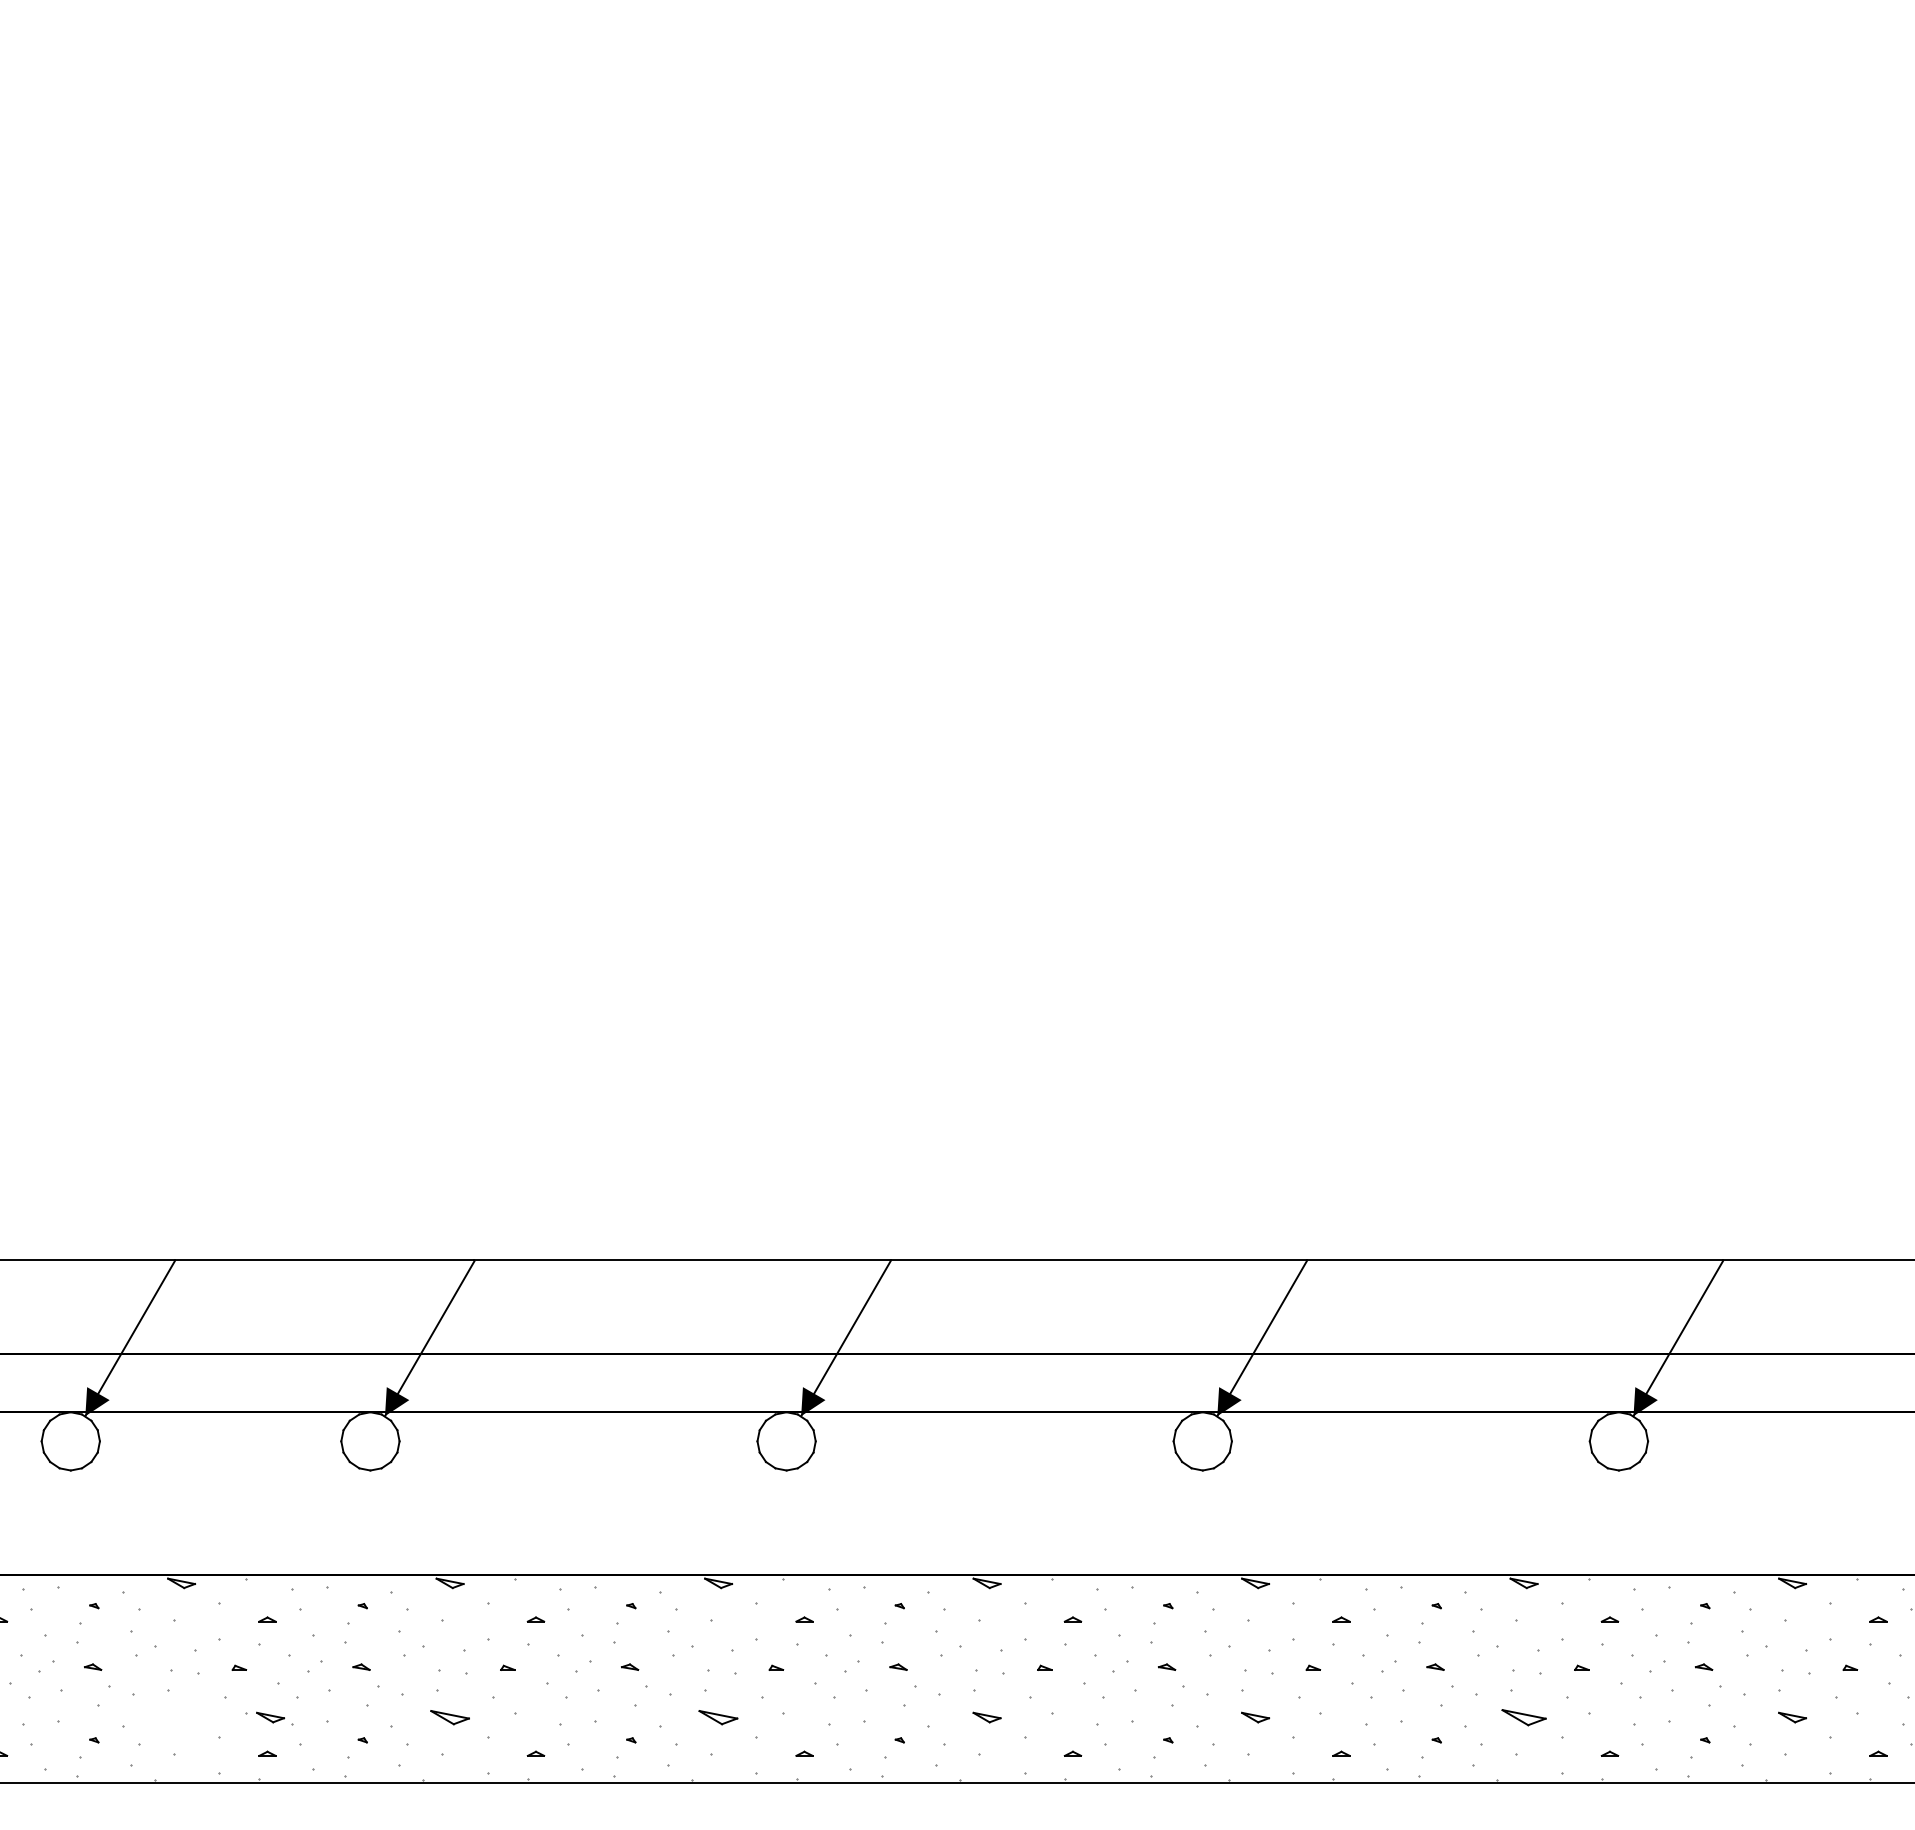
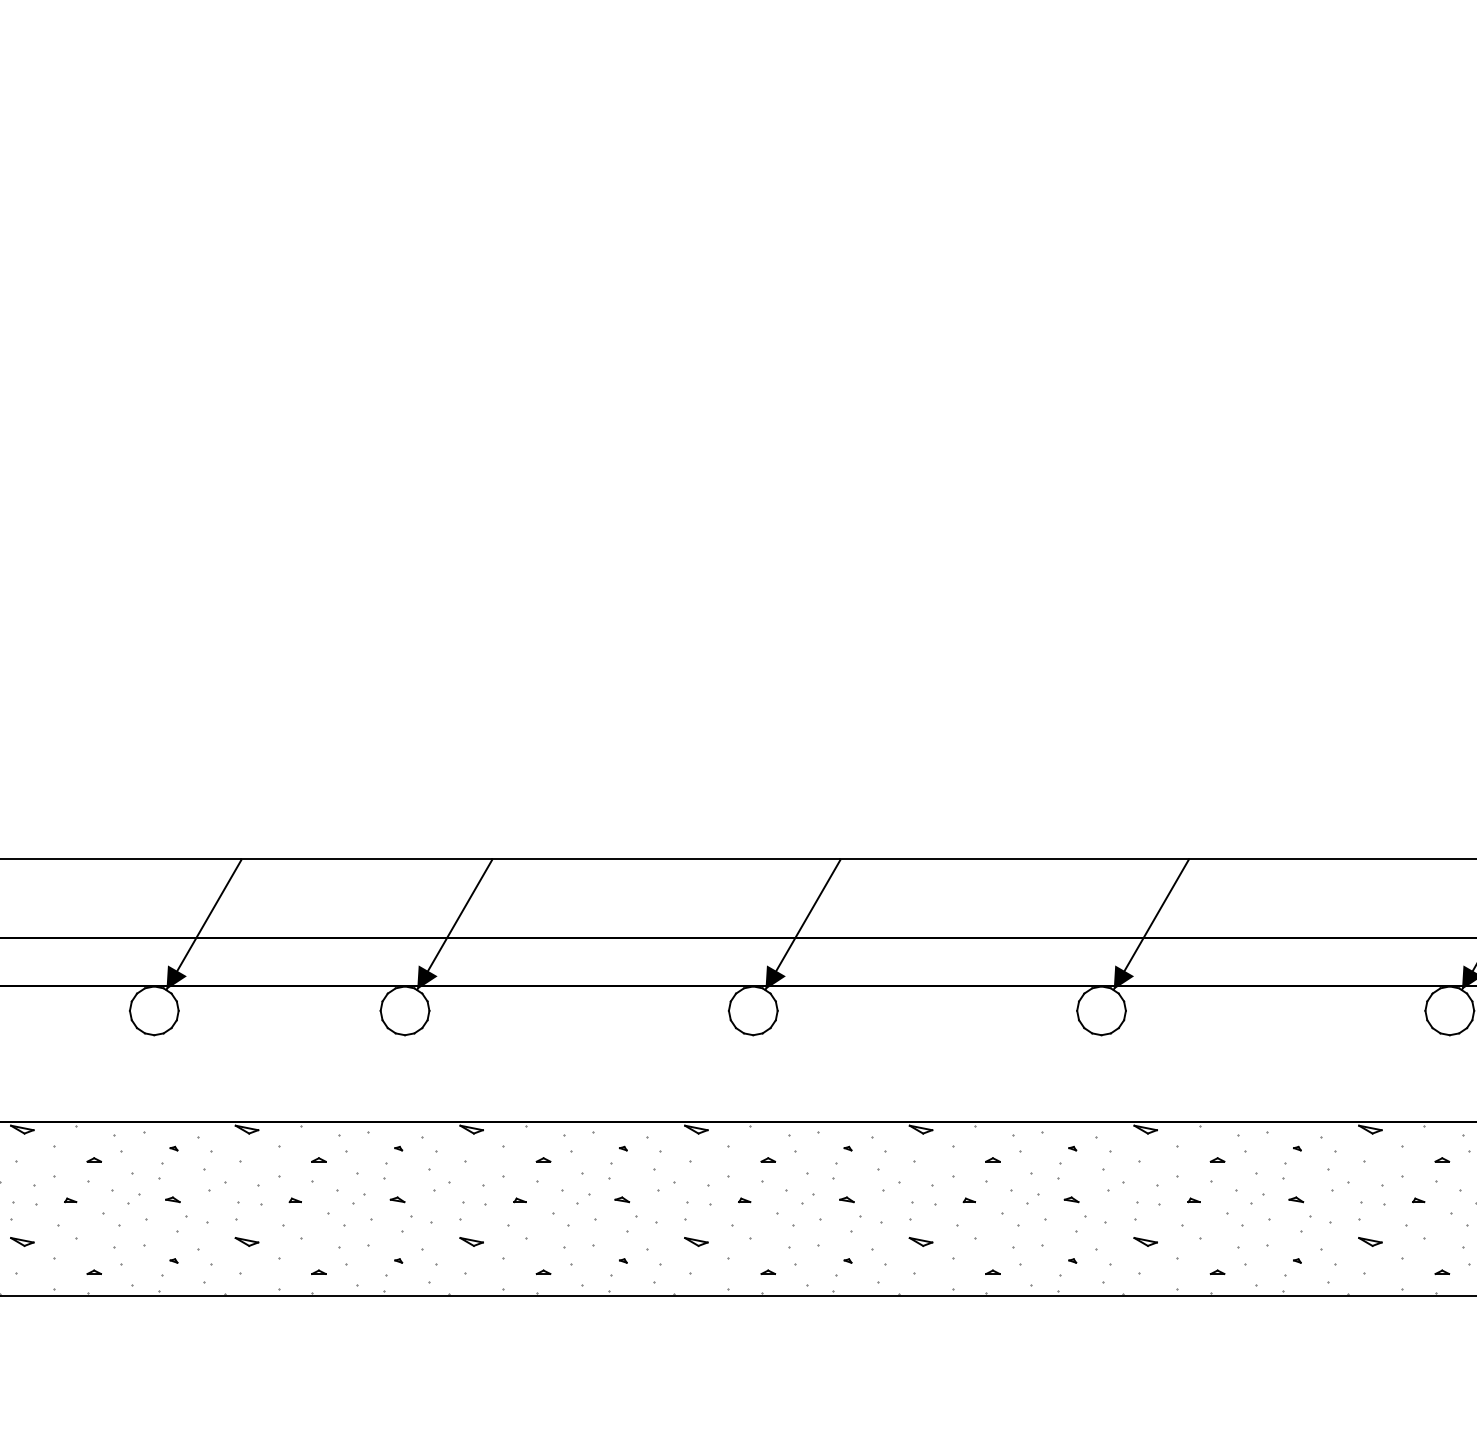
part: (270, 1717) -> (246, 1241), moved
part: (449, 1717) -> (471, 1241), size x0.71
part: (718, 1717) -> (696, 1241), size x0.71
part: (1523, 1717) -> (1369, 1241), size x0.62

